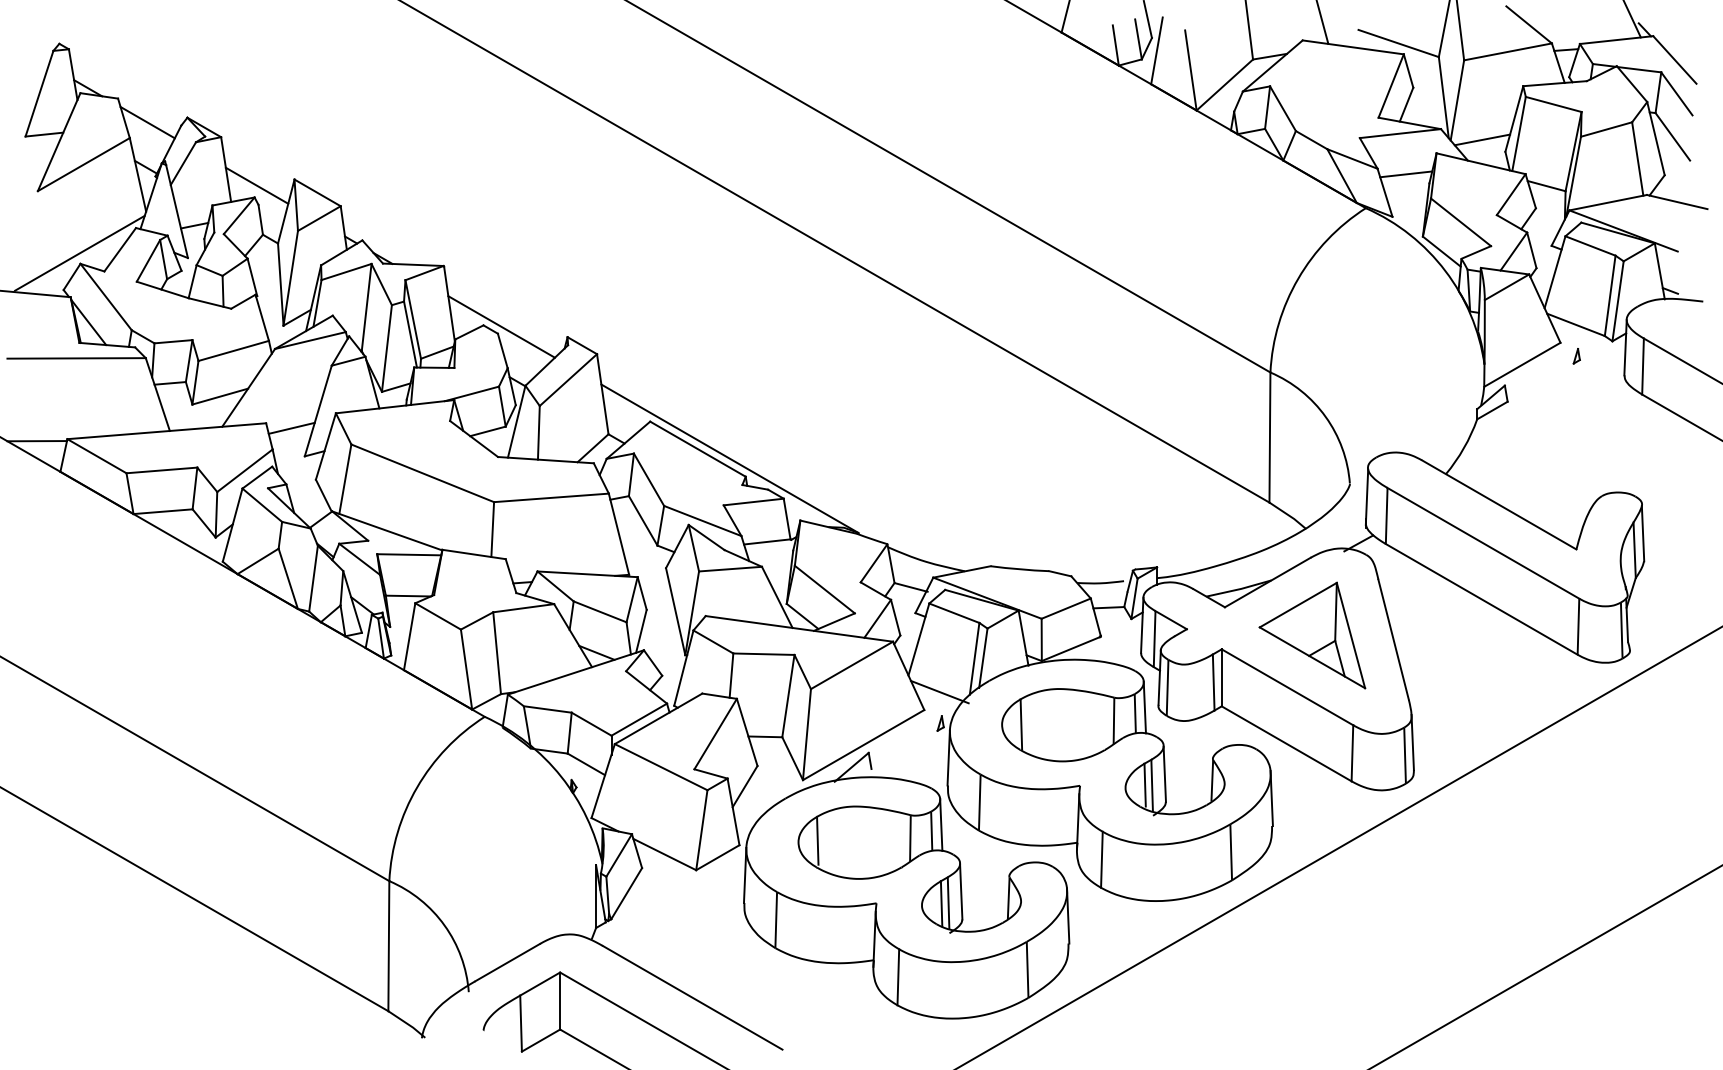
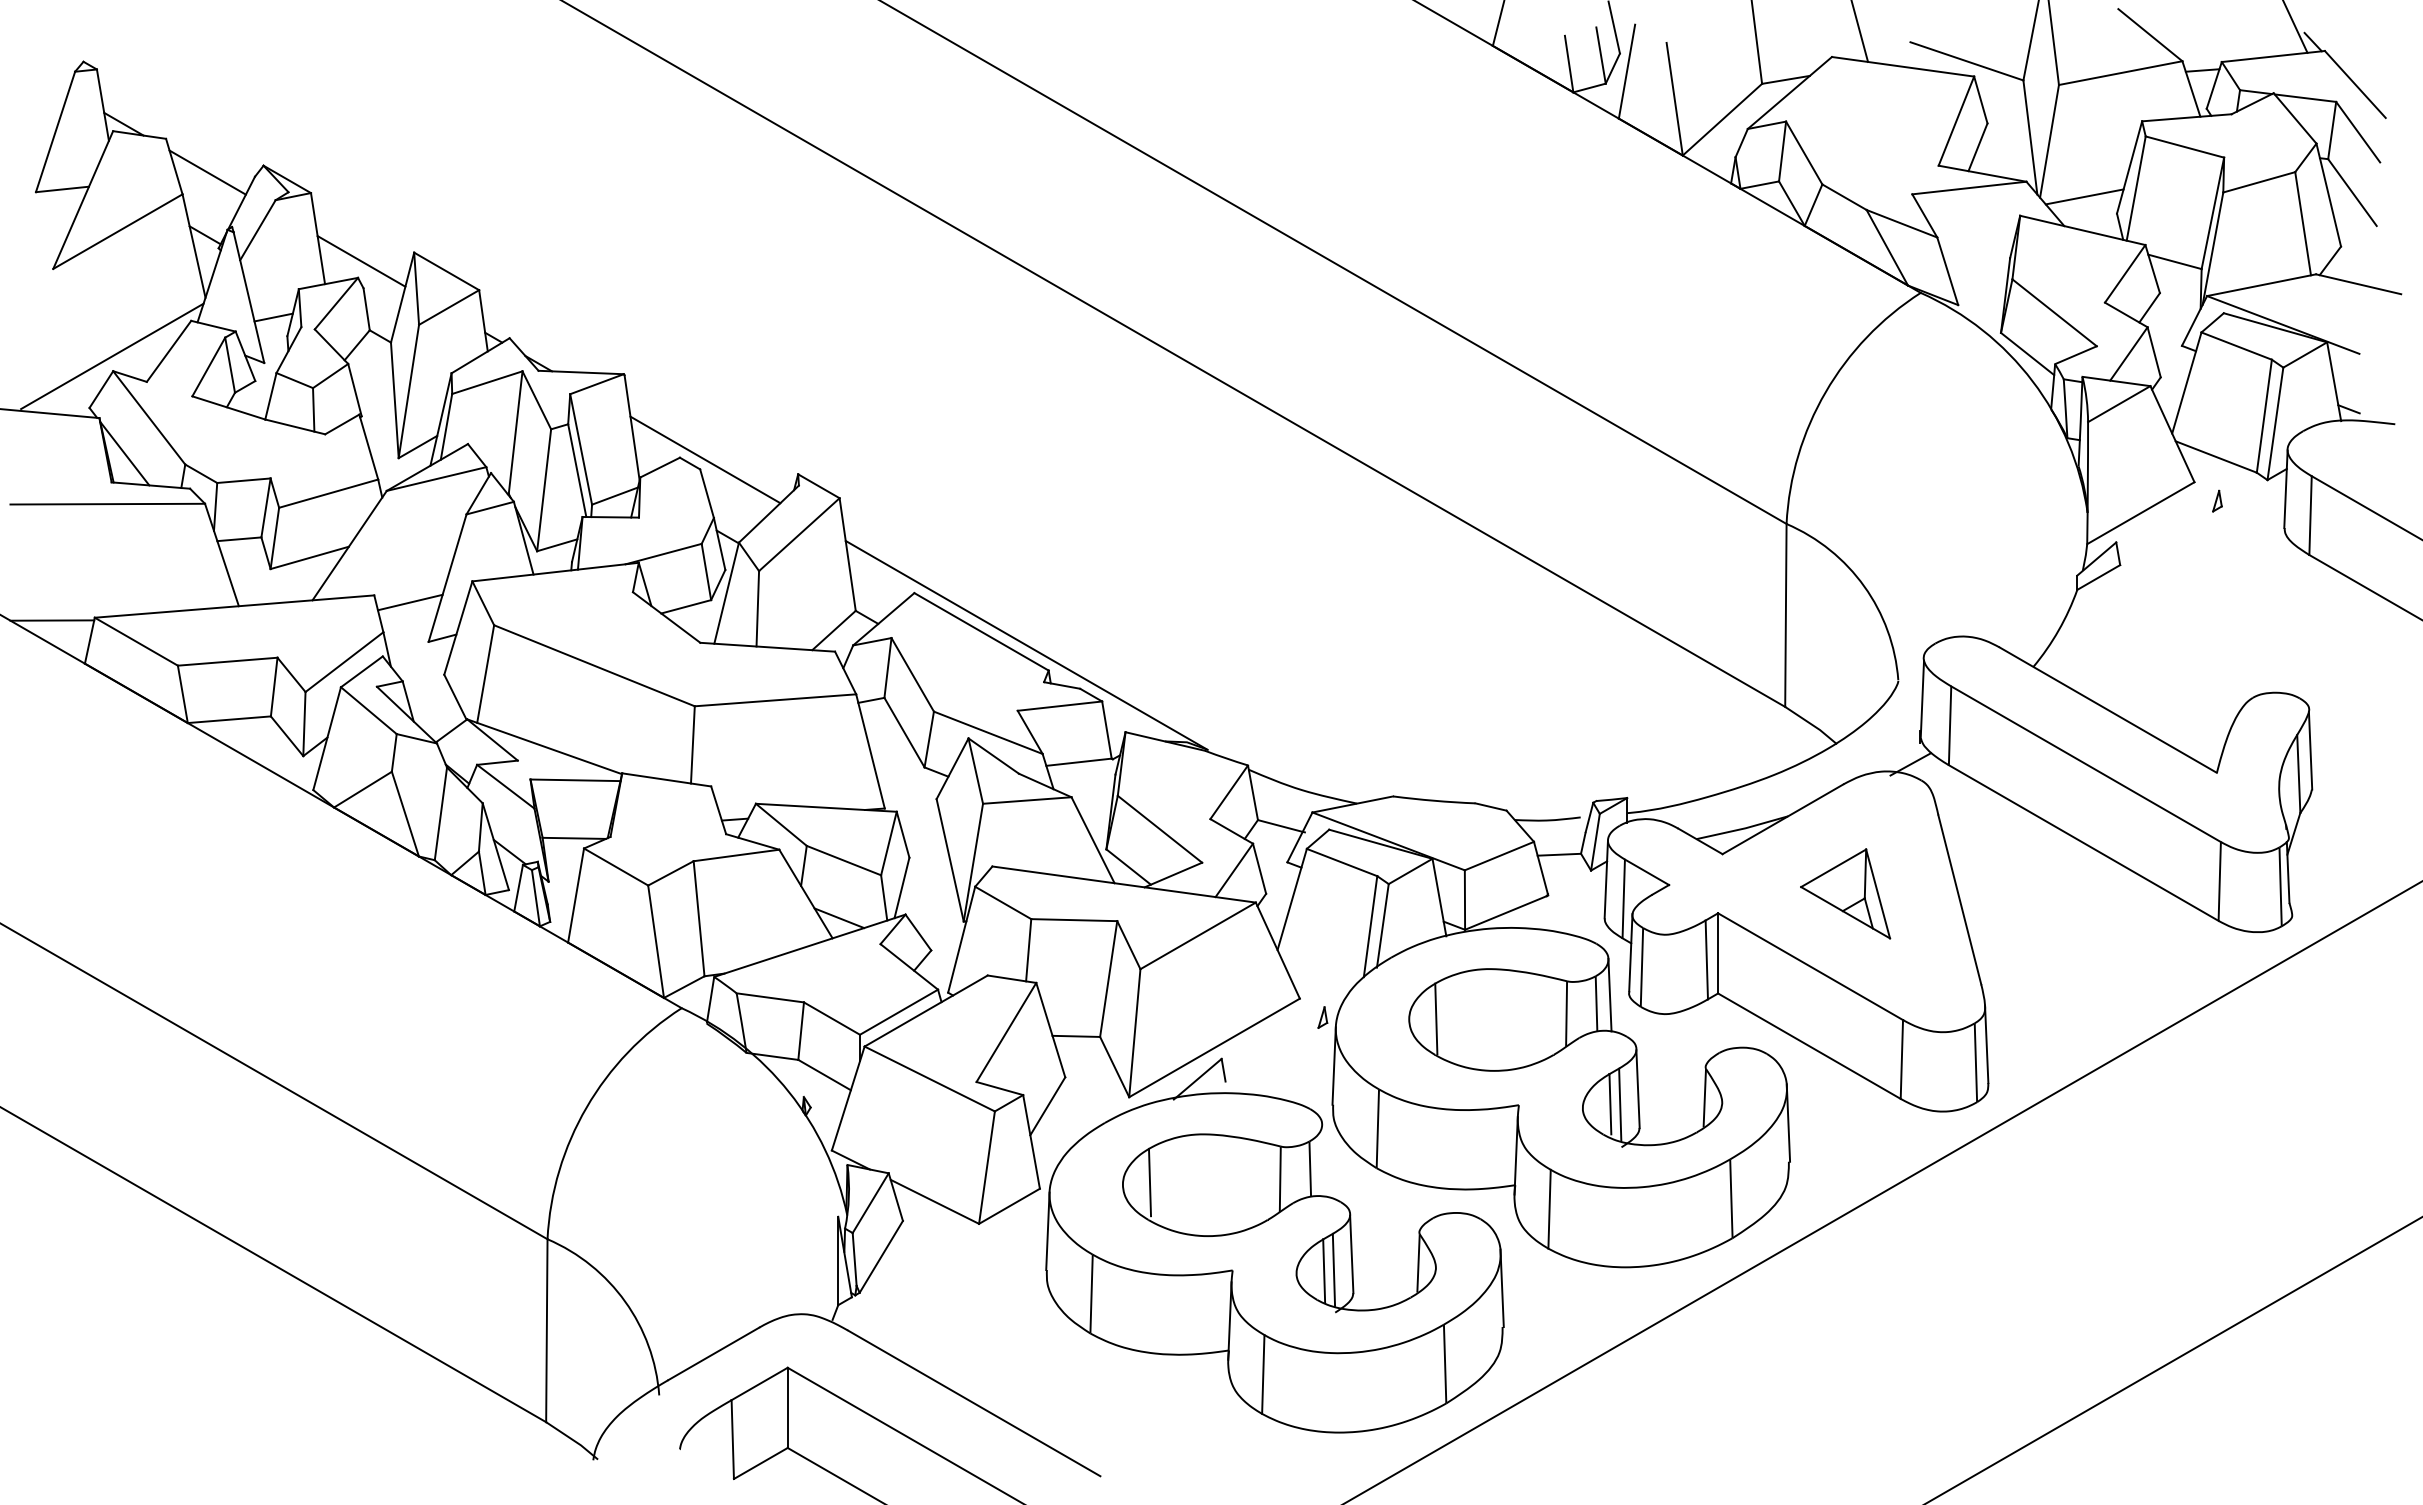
line: (1406, 174) -> (1977, 245), removed
part: (1312, 635) -> (1845, 893), size x0.6
line: (939, 692) -> (1321, 973), removed
line: (941, 825) -> (1323, 1160), removed

